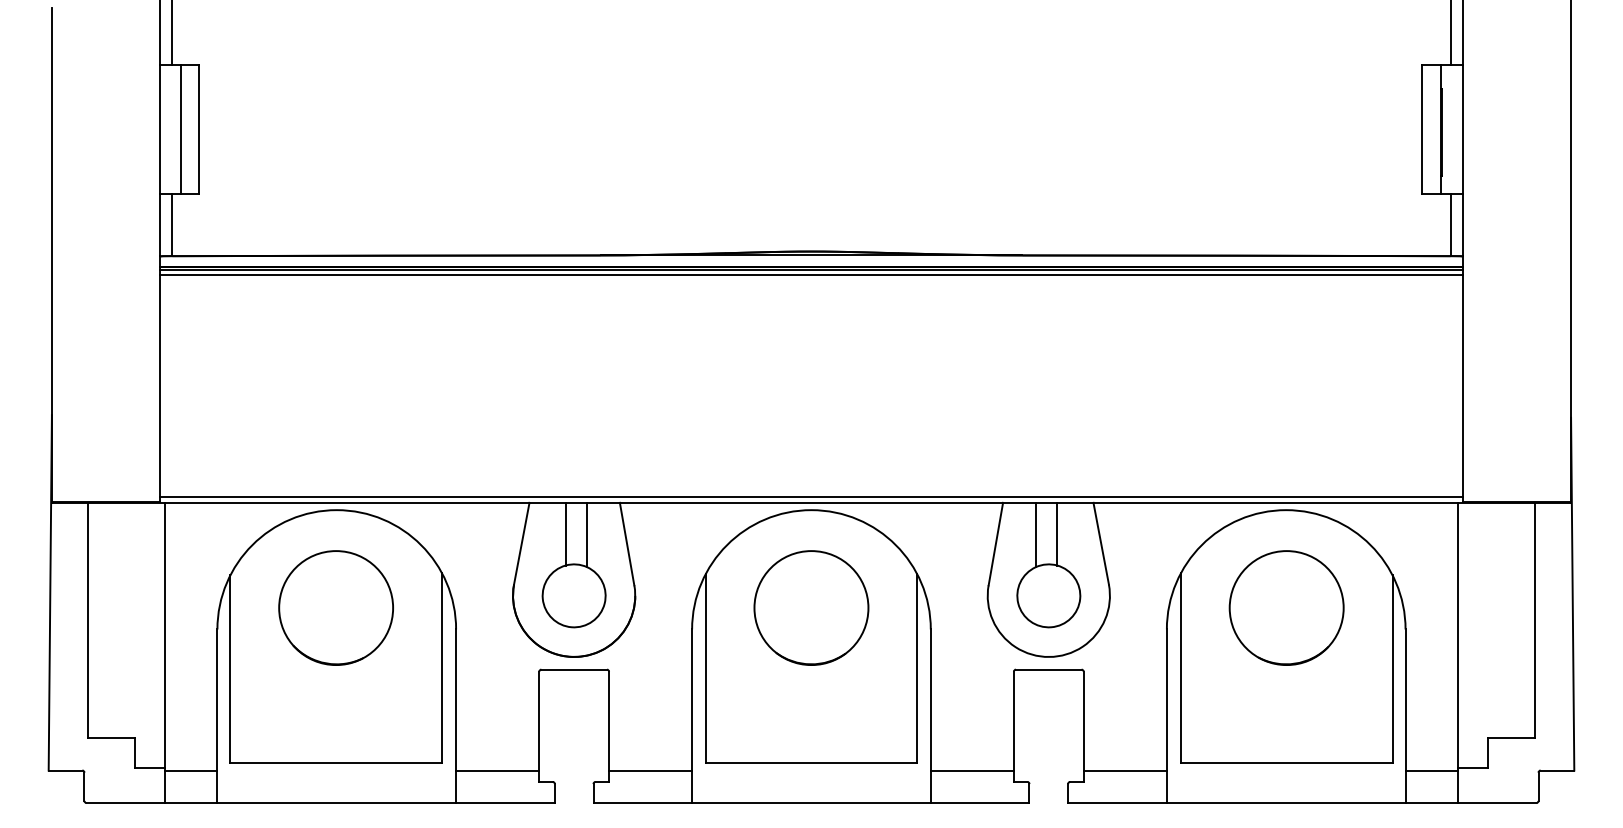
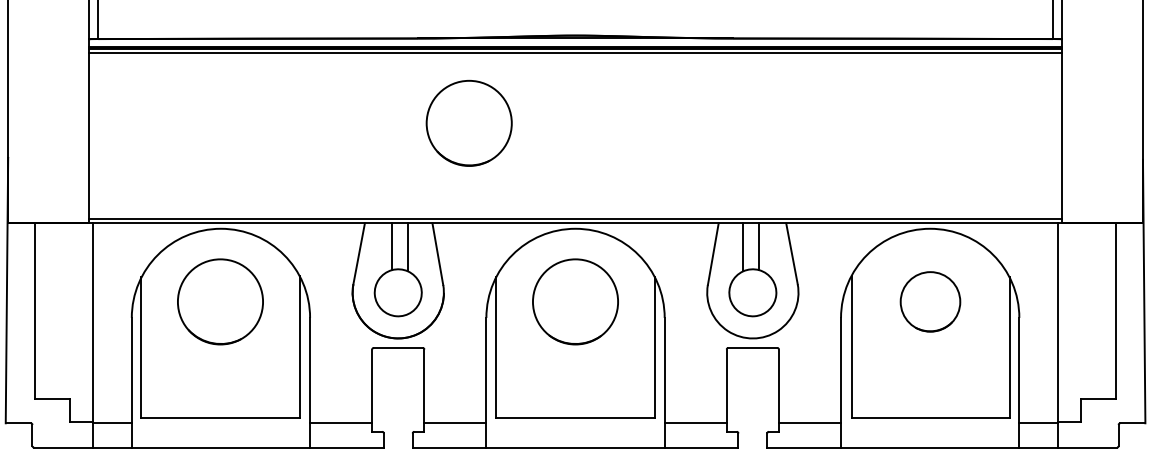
circle: (668, 368) -> (468, 122), added
part: (1286, 607) -> (930, 301), size x0.7

